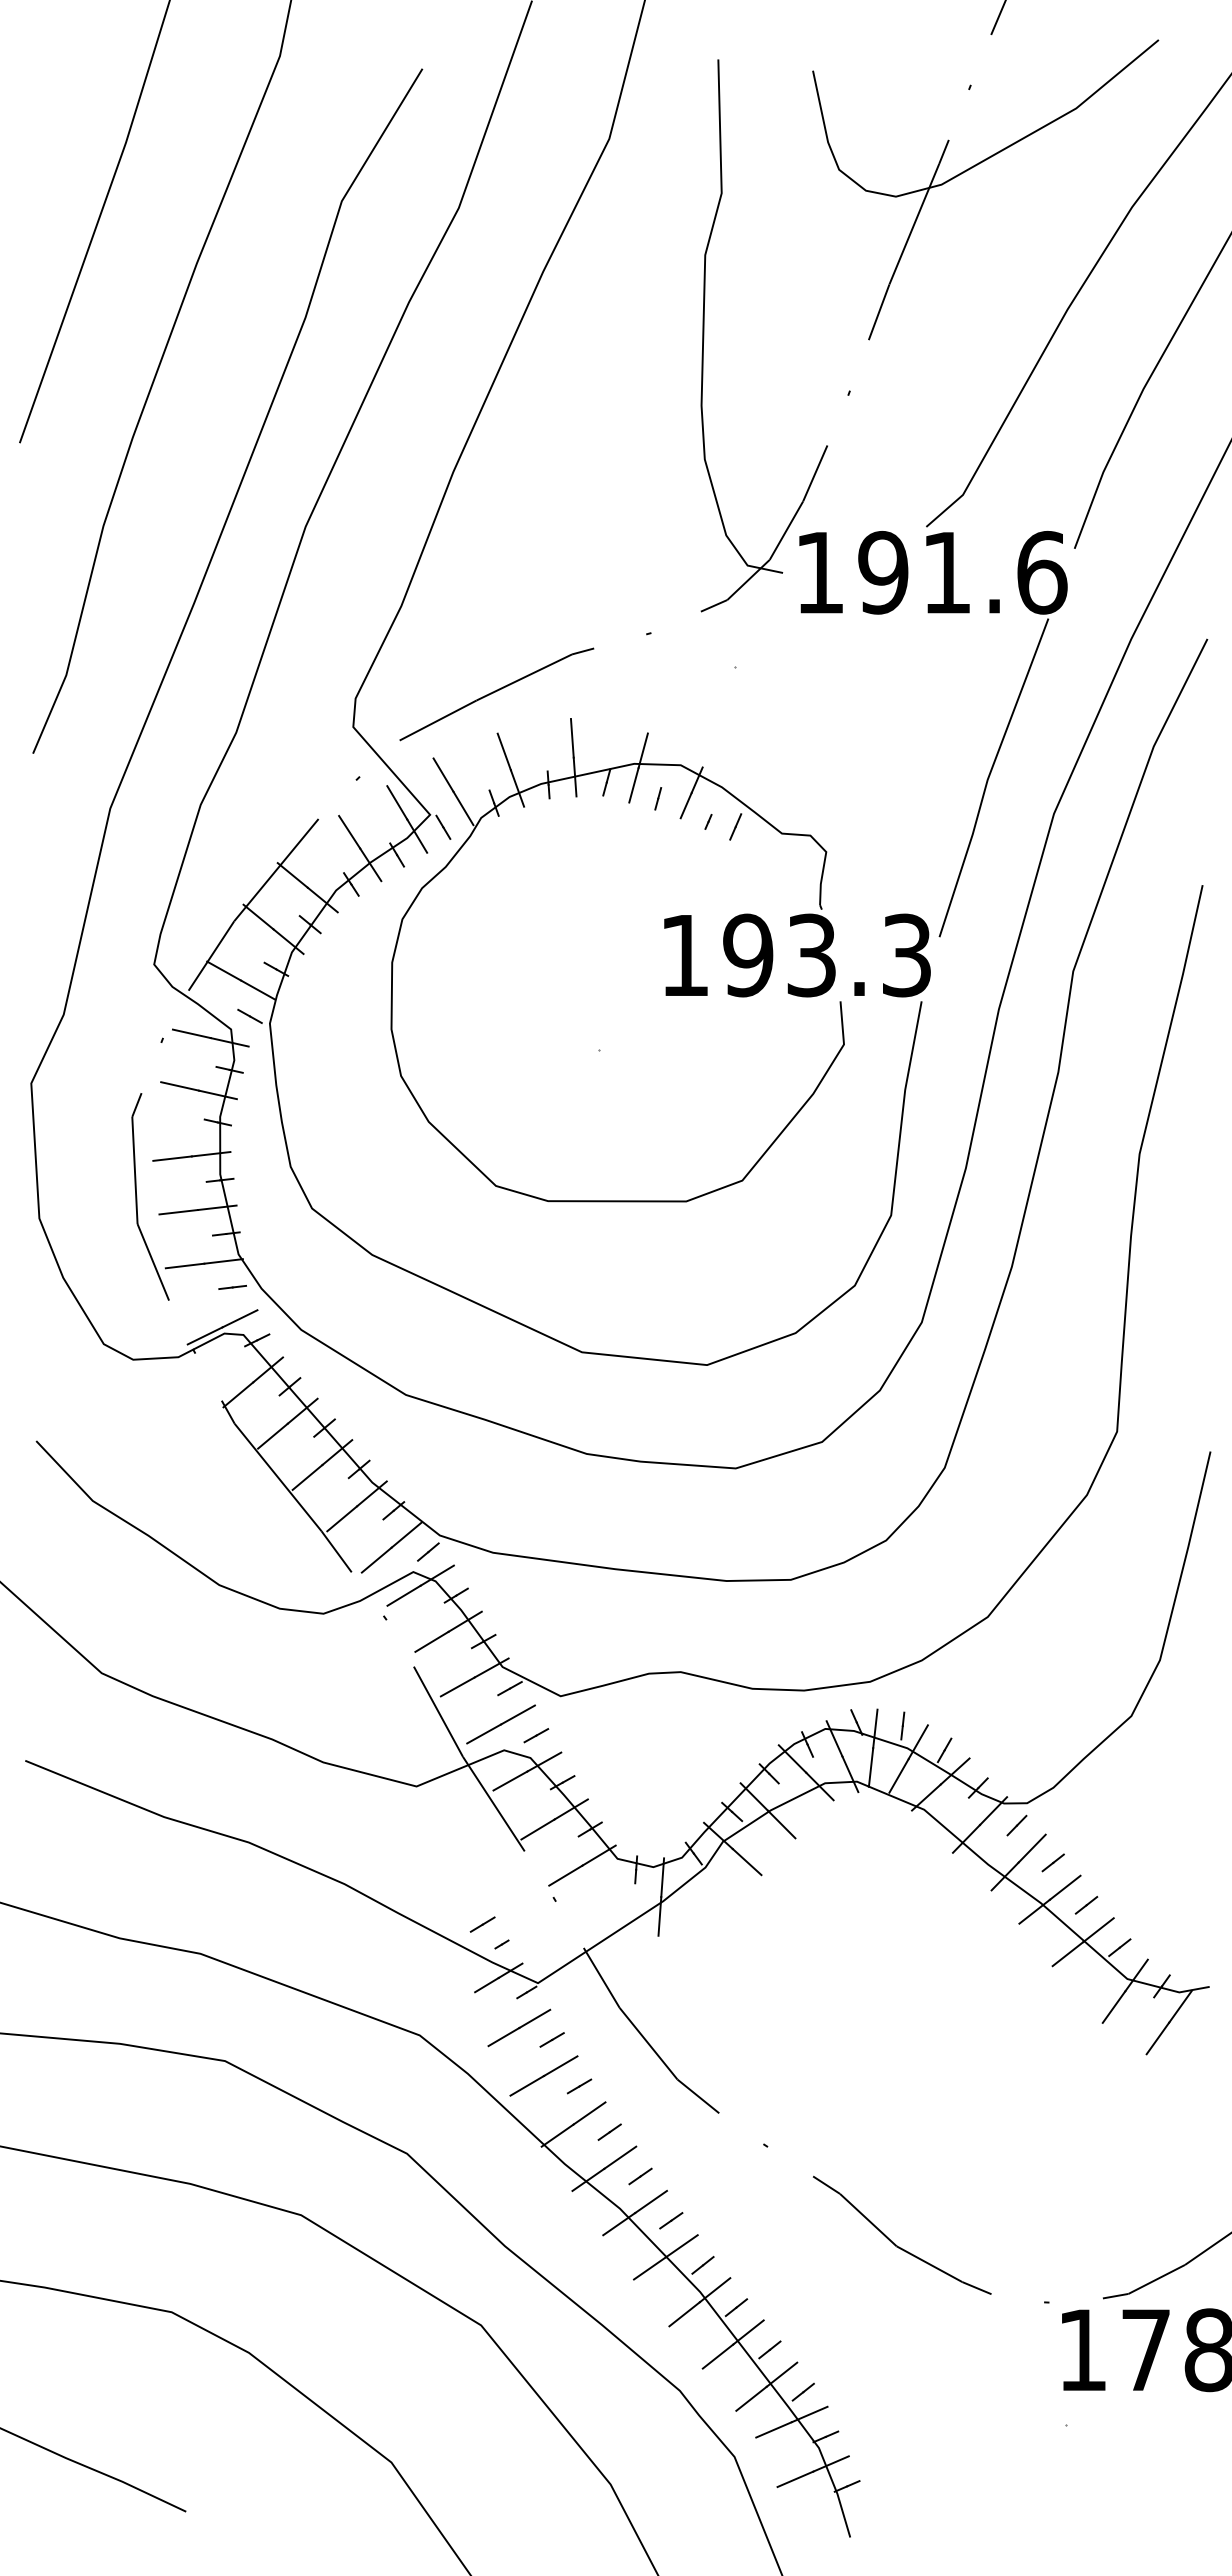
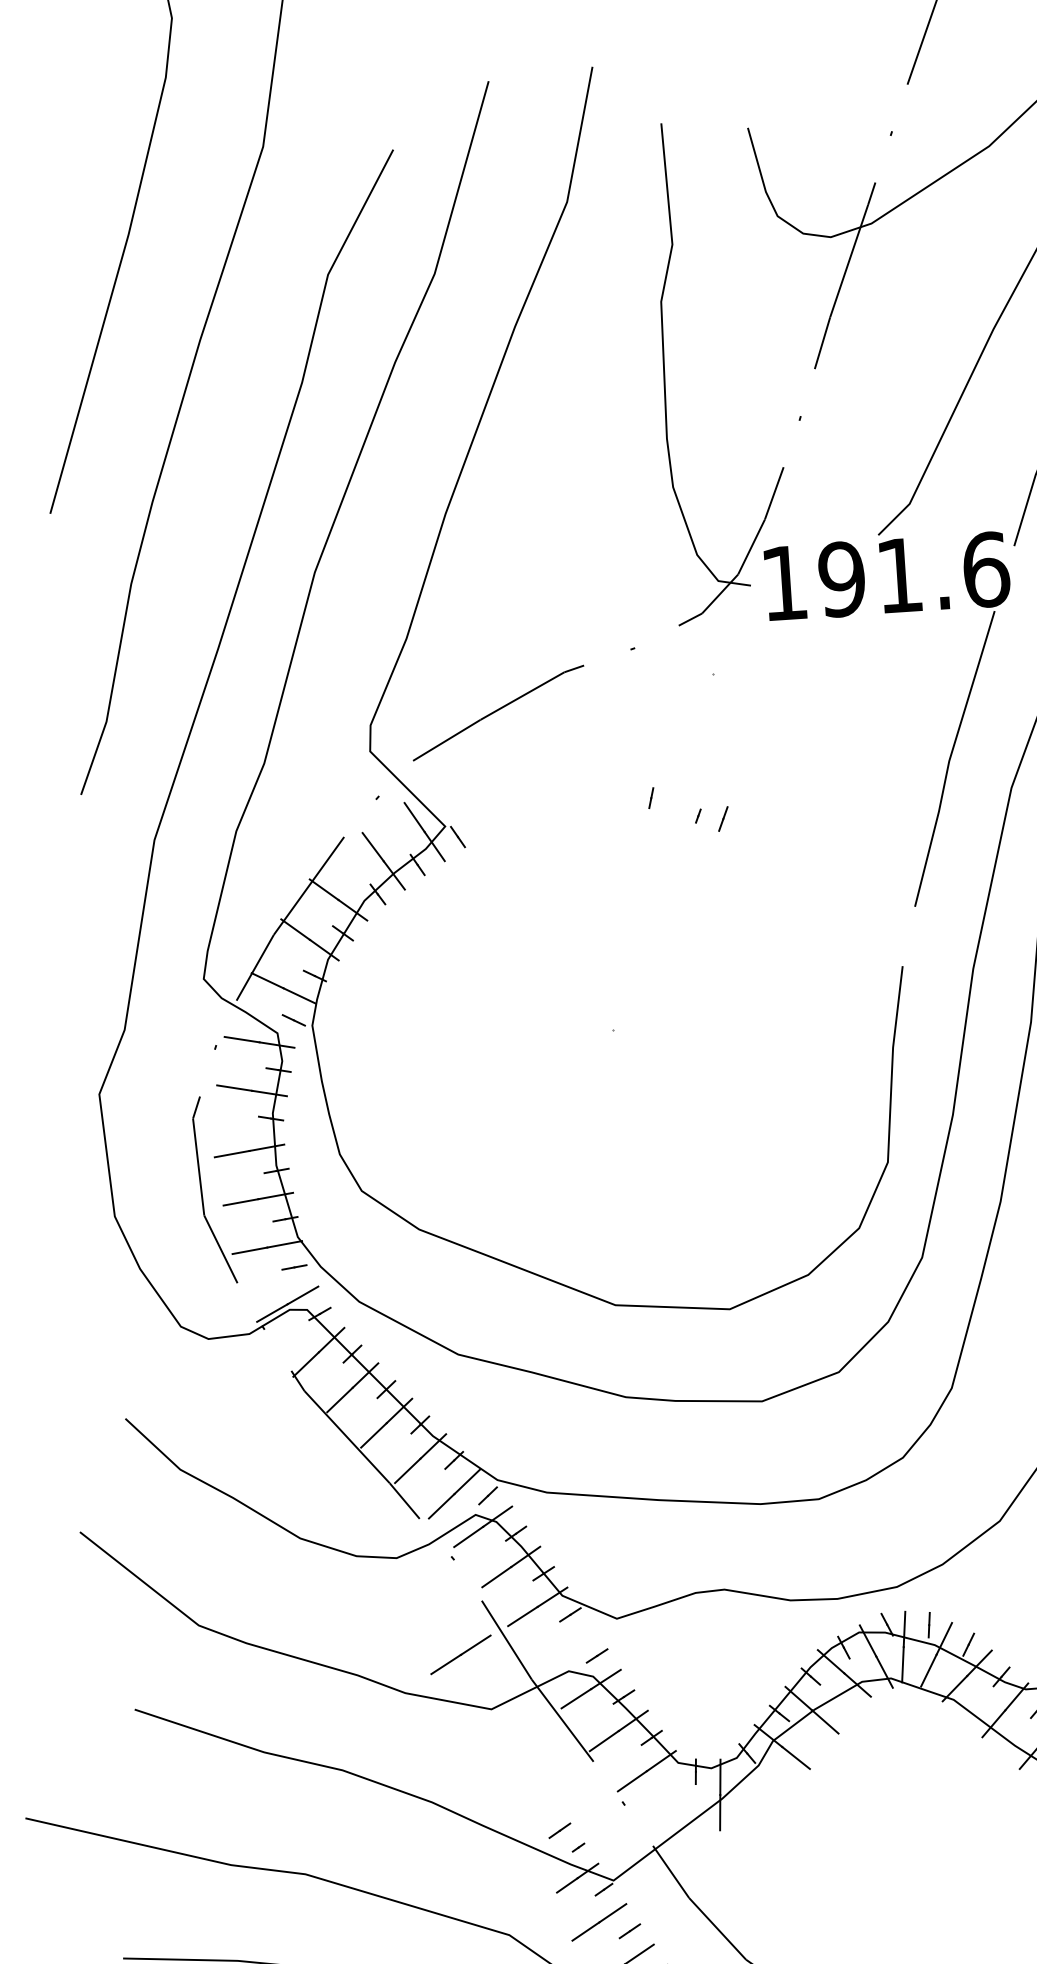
part: (681, 960) -> (682, 943), removed
line: (500, 1724) -> (460, 1654), moved

